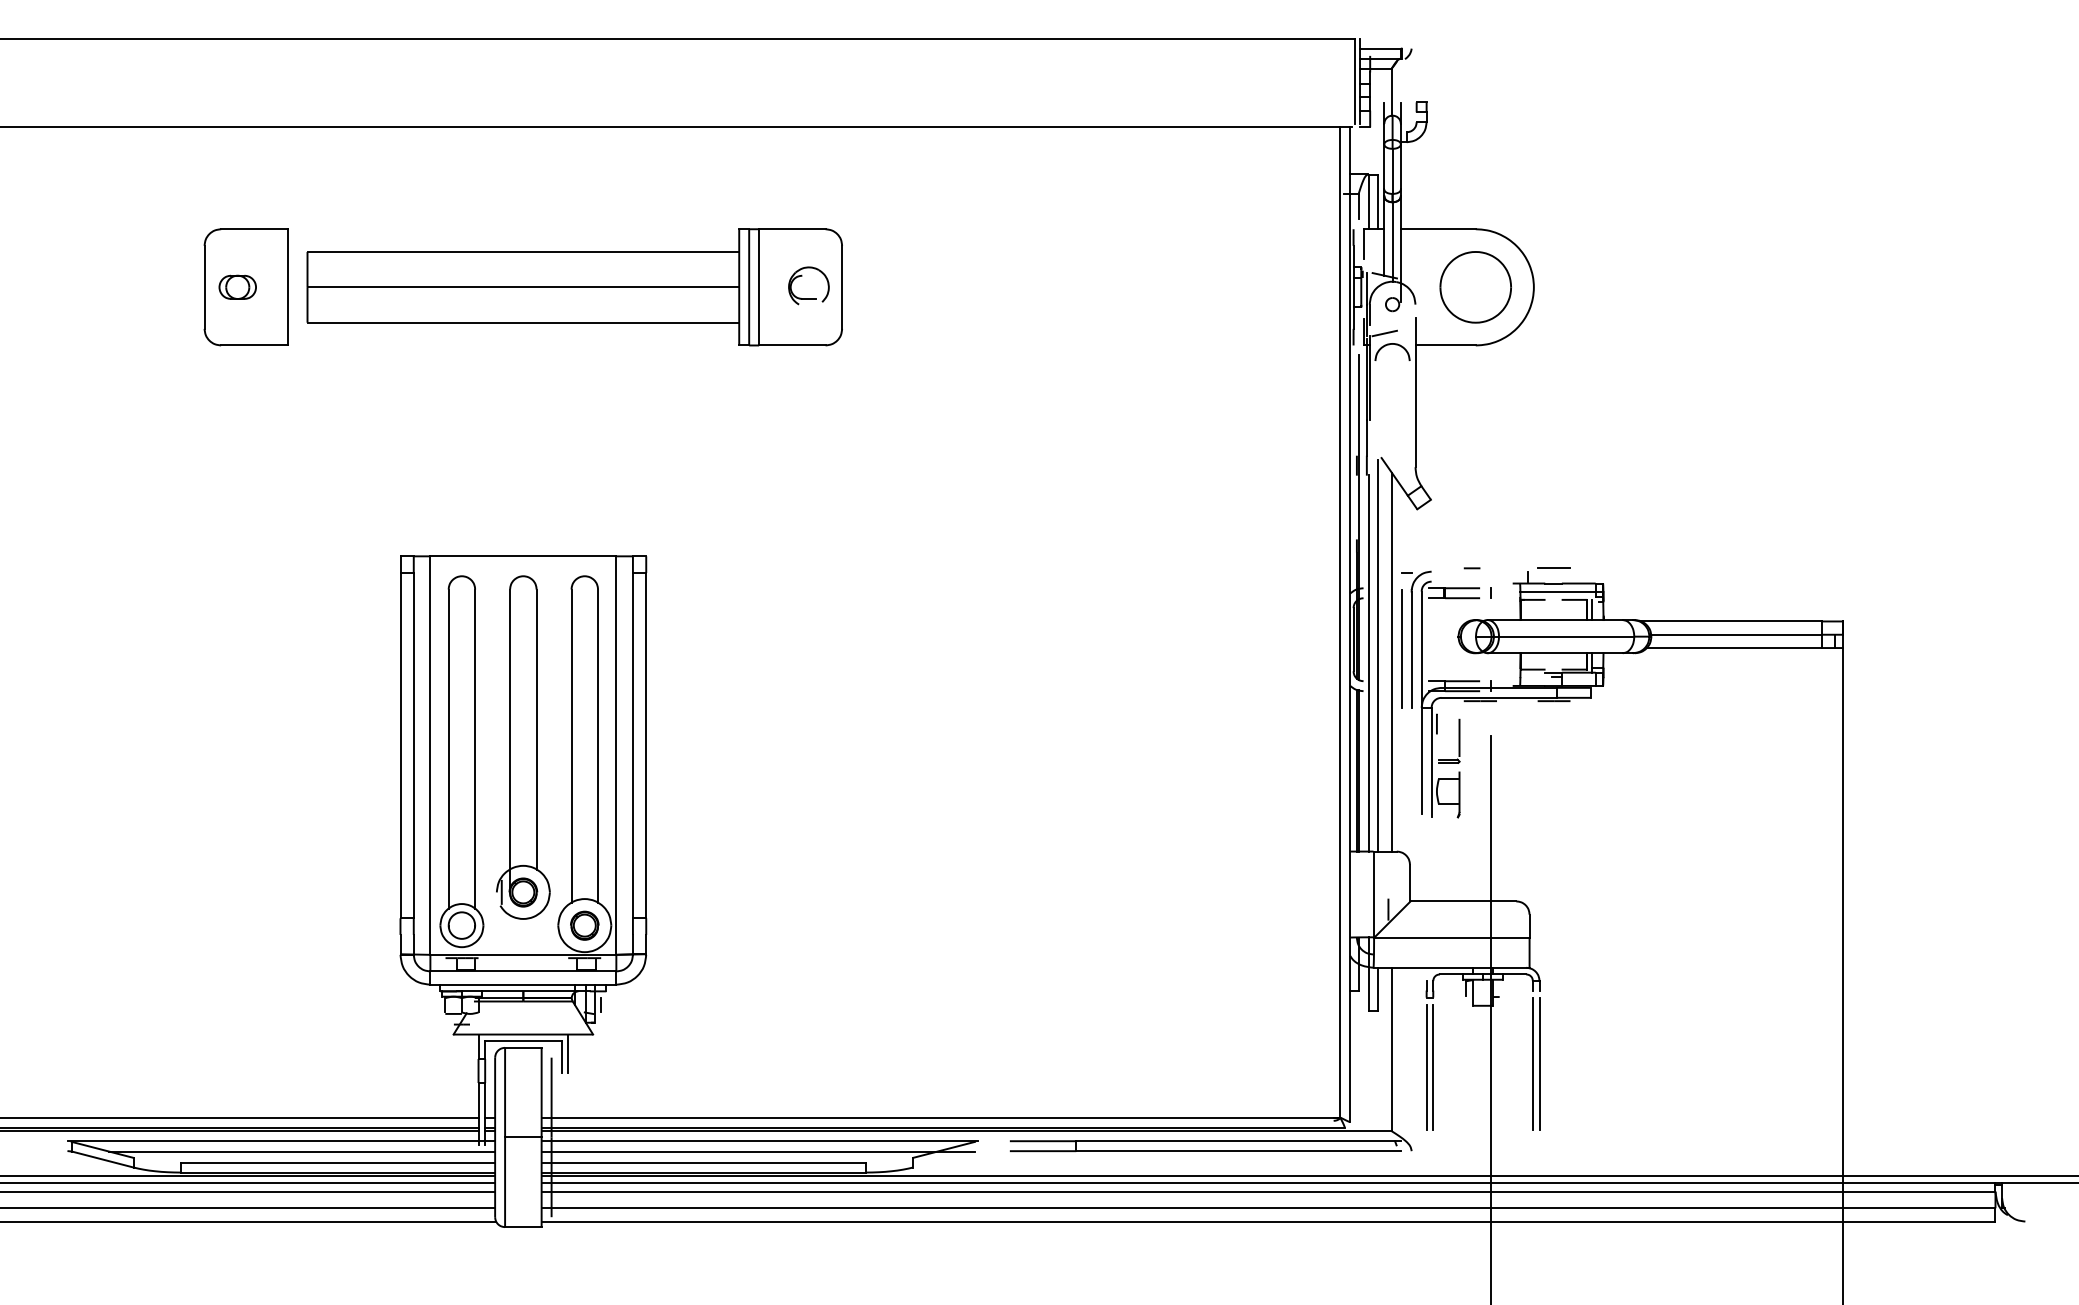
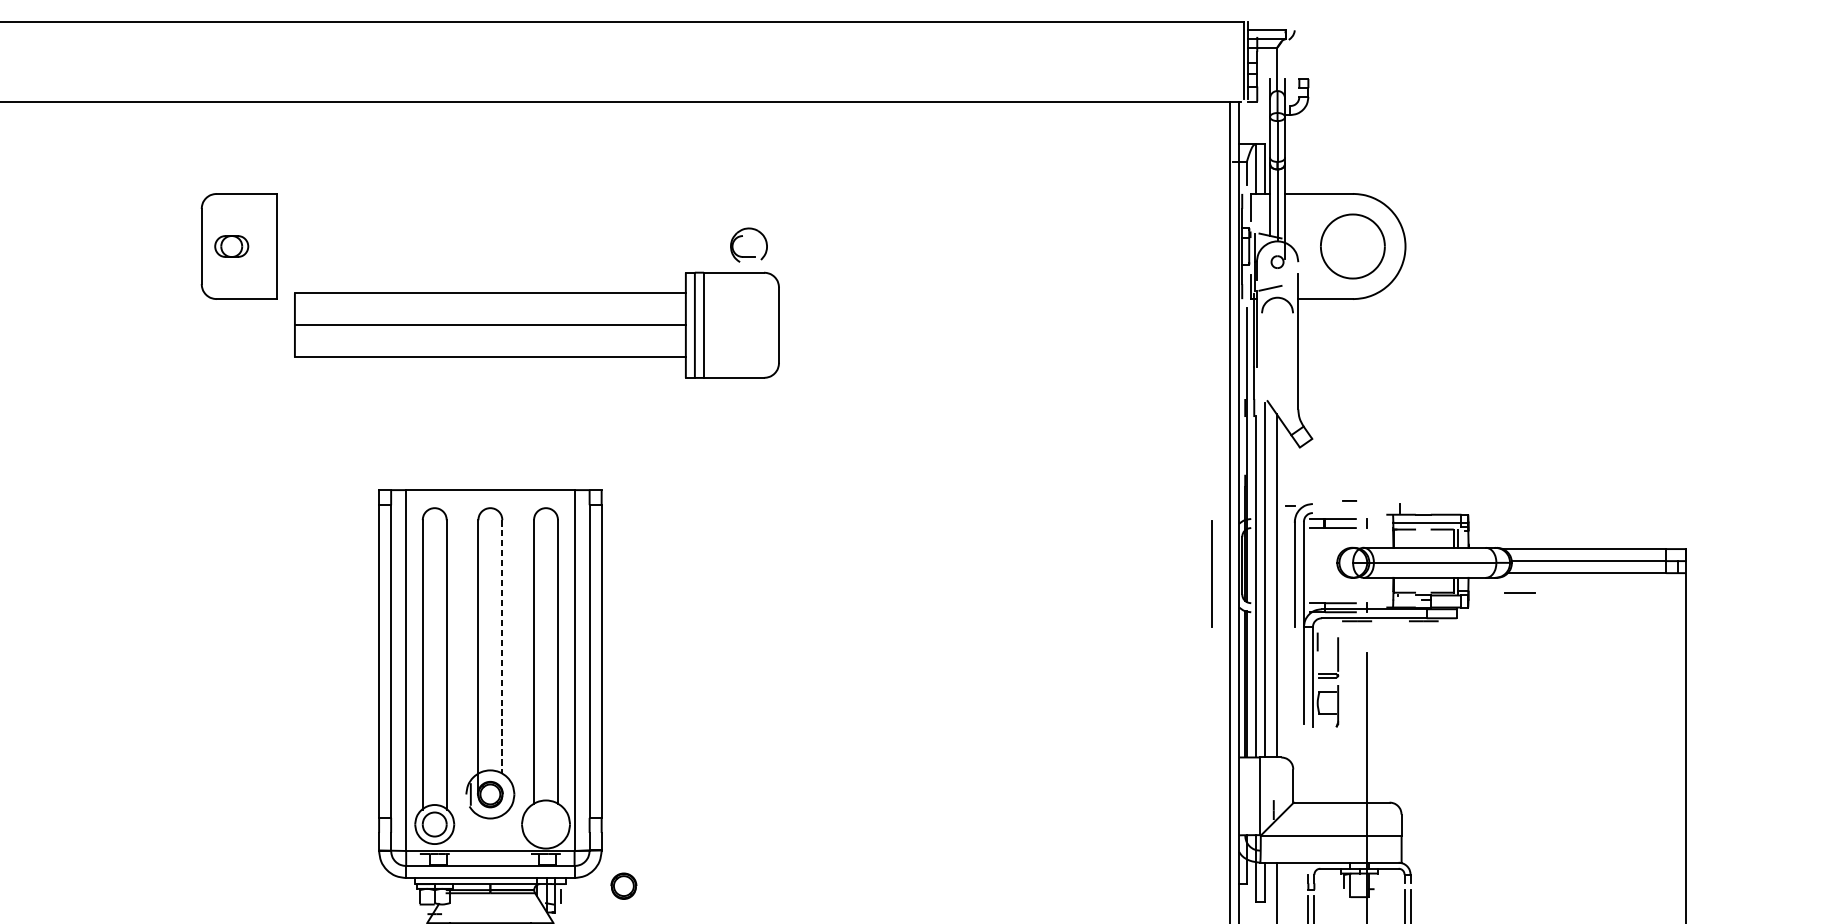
part: (574, 287) -> (536, 325), moved
line: (1553, 567) -> (1519, 592), moved
line: (1401, 648) -> (1211, 573), moved
line: (536, 730) -> (502, 647), solid -> dashed
part: (584, 925) -> (623, 886), moved

